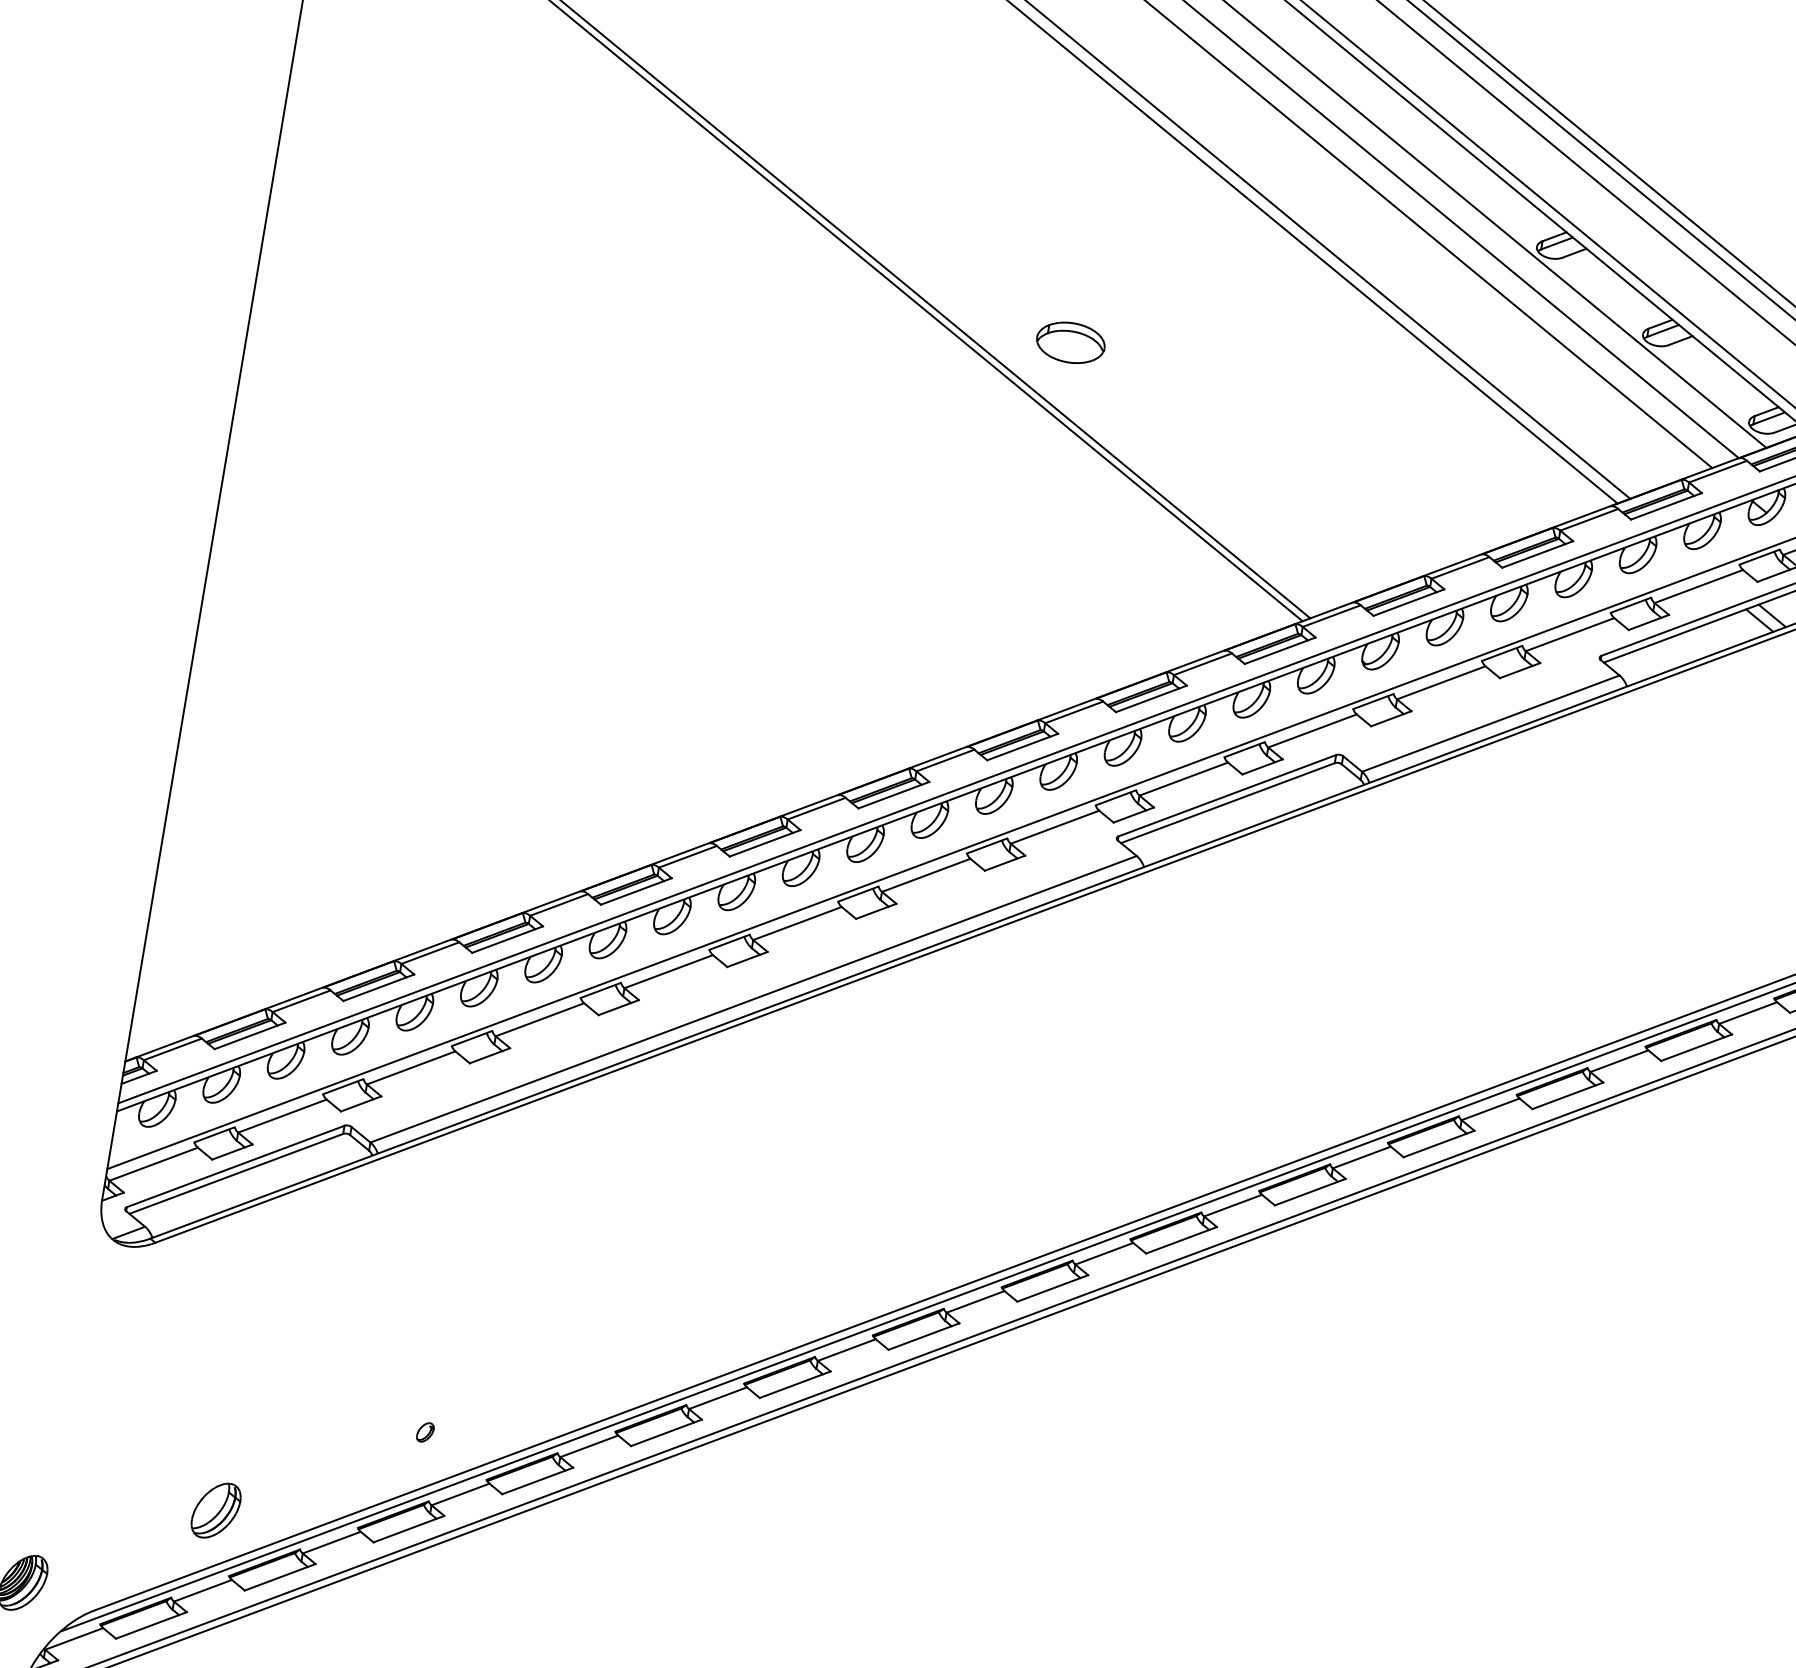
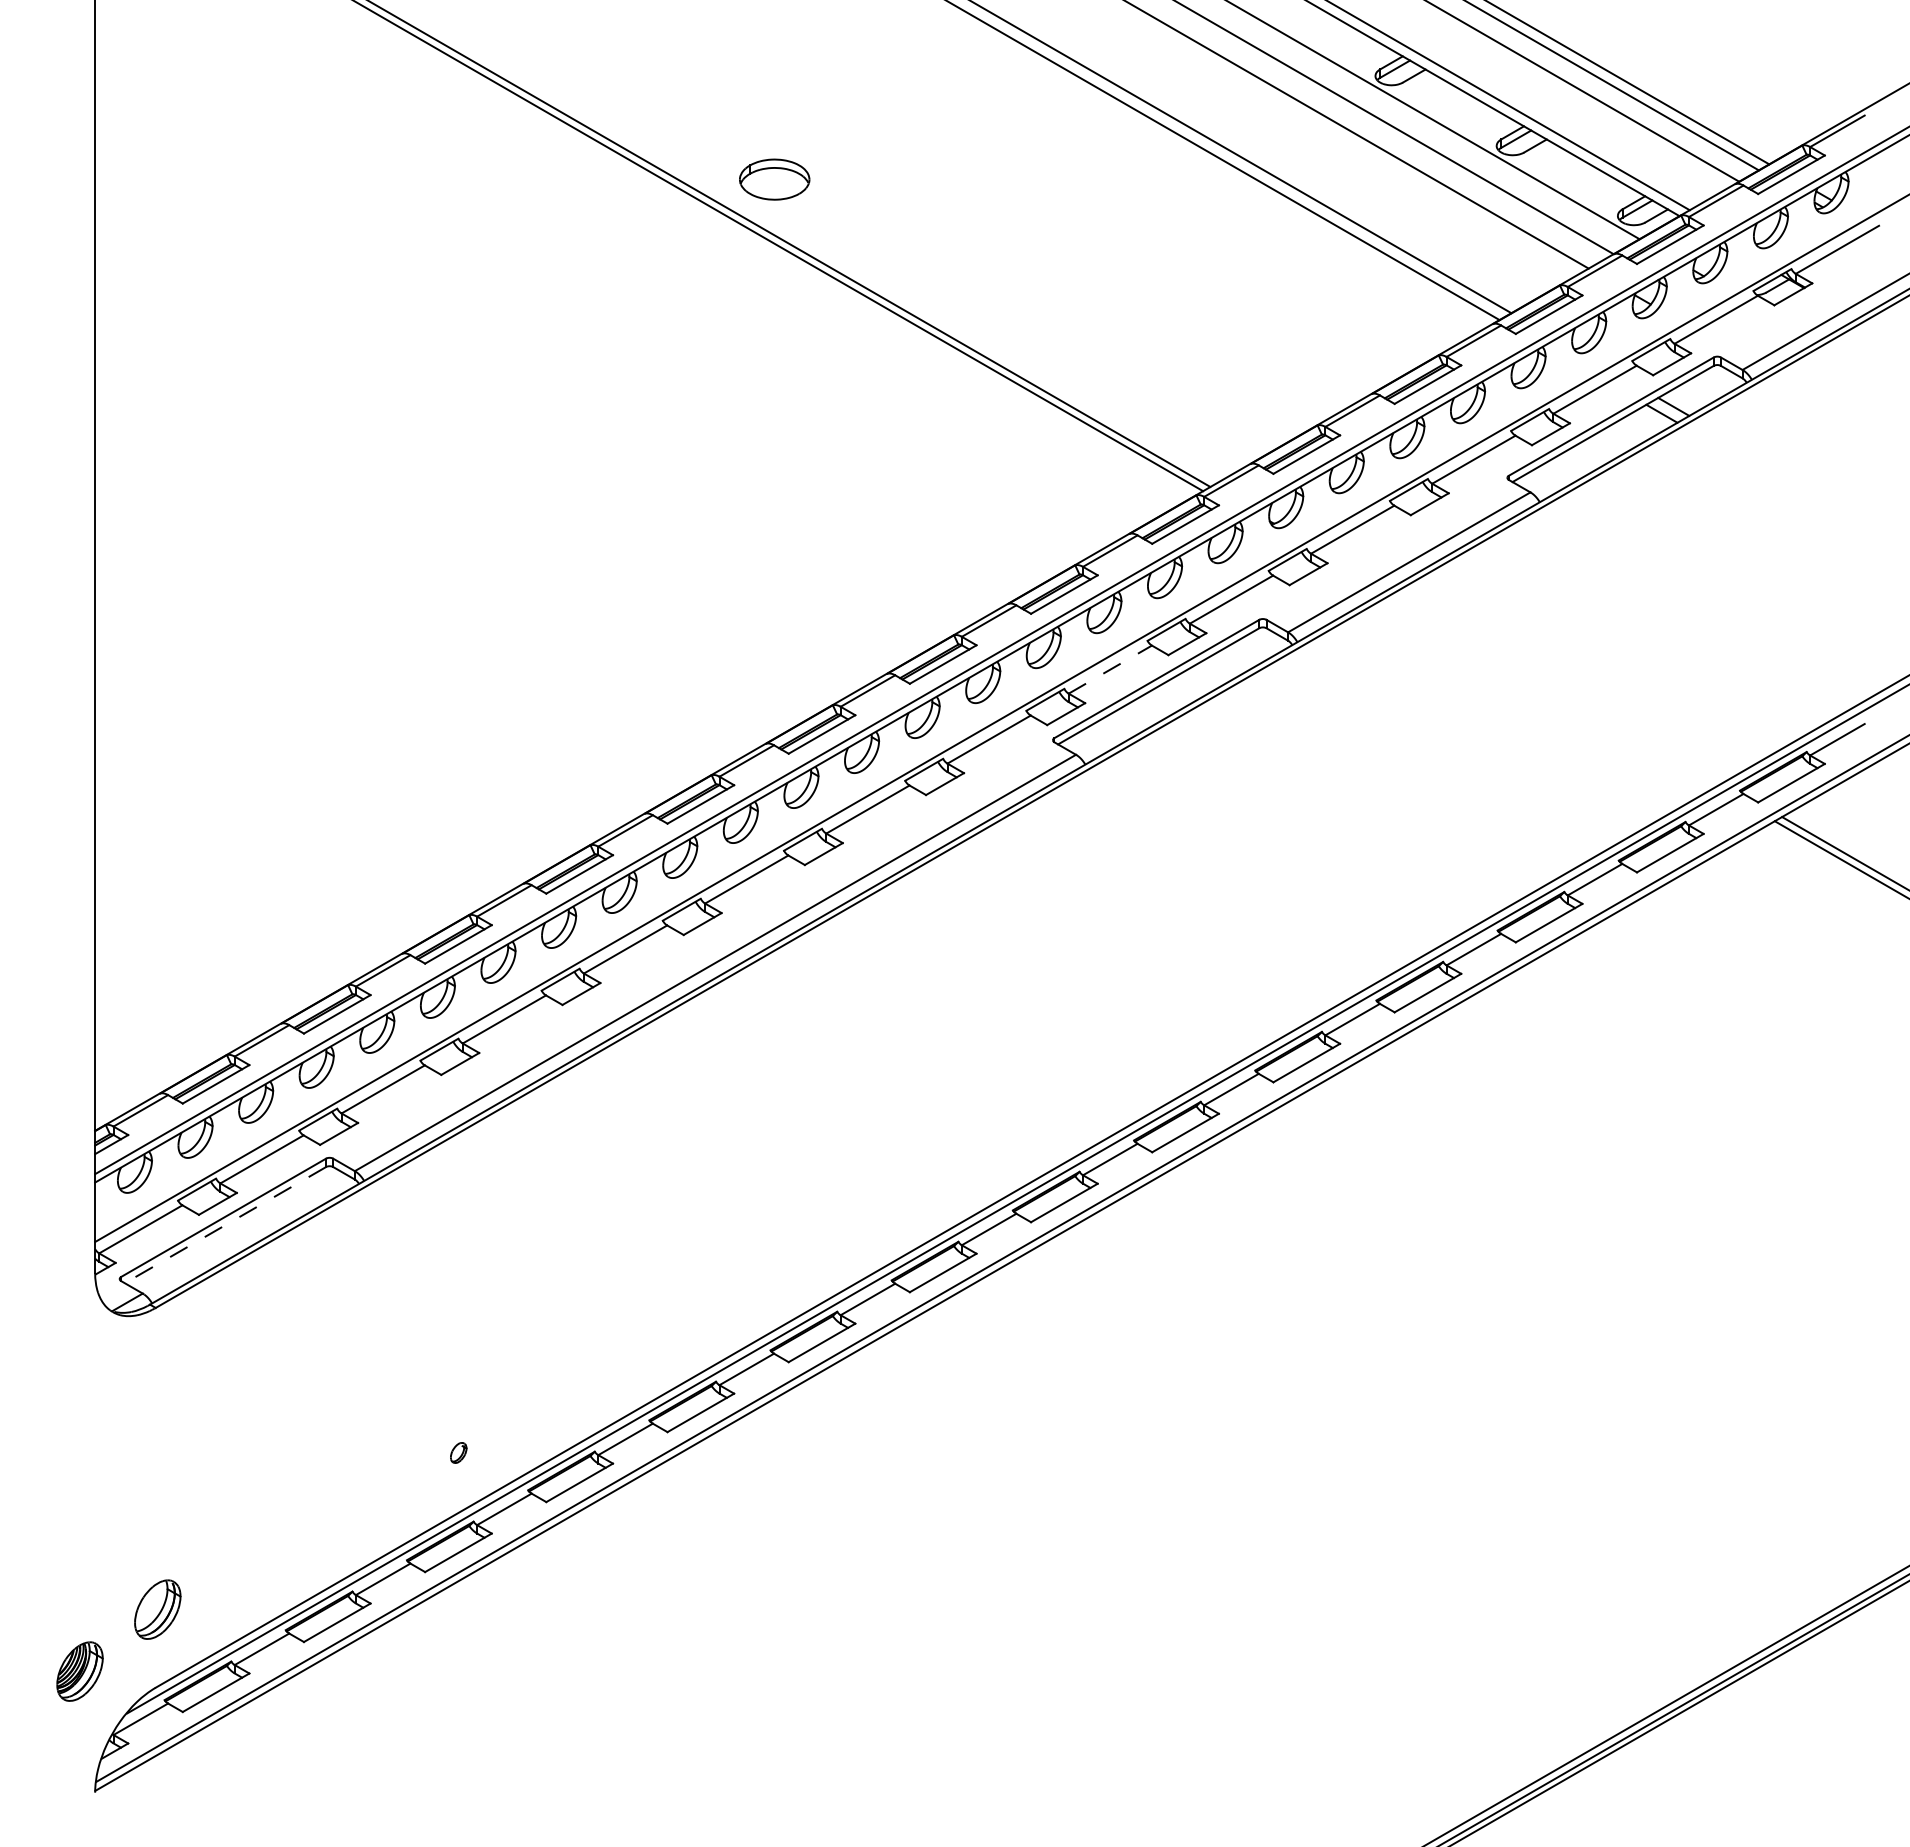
part: (1070, 342) -> (774, 179), moved
line: (1183, 778) -> (1110, 669), solid -> dashed
line: (236, 1174) -> (225, 1225), solid -> dashed
part: (215, 1510) -> (157, 1609), moved

